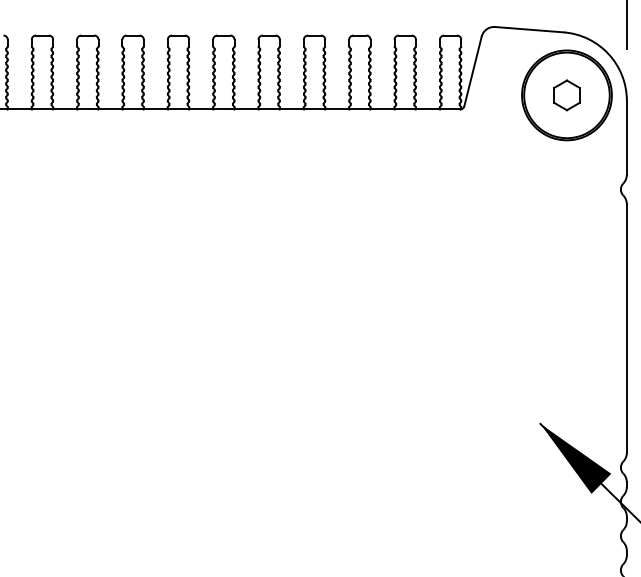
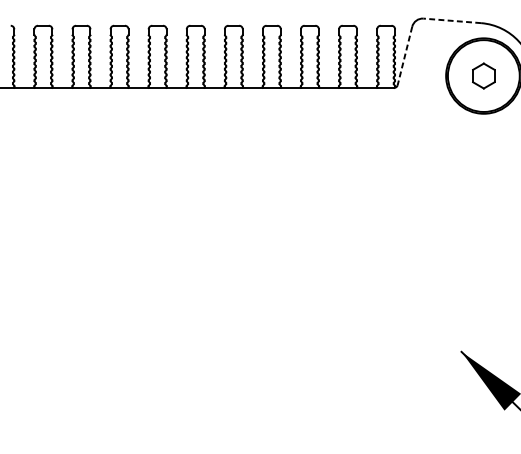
line: (528, 29) -> (451, 20), solid -> dashed
line: (473, 71) -> (405, 55), solid -> dashed

